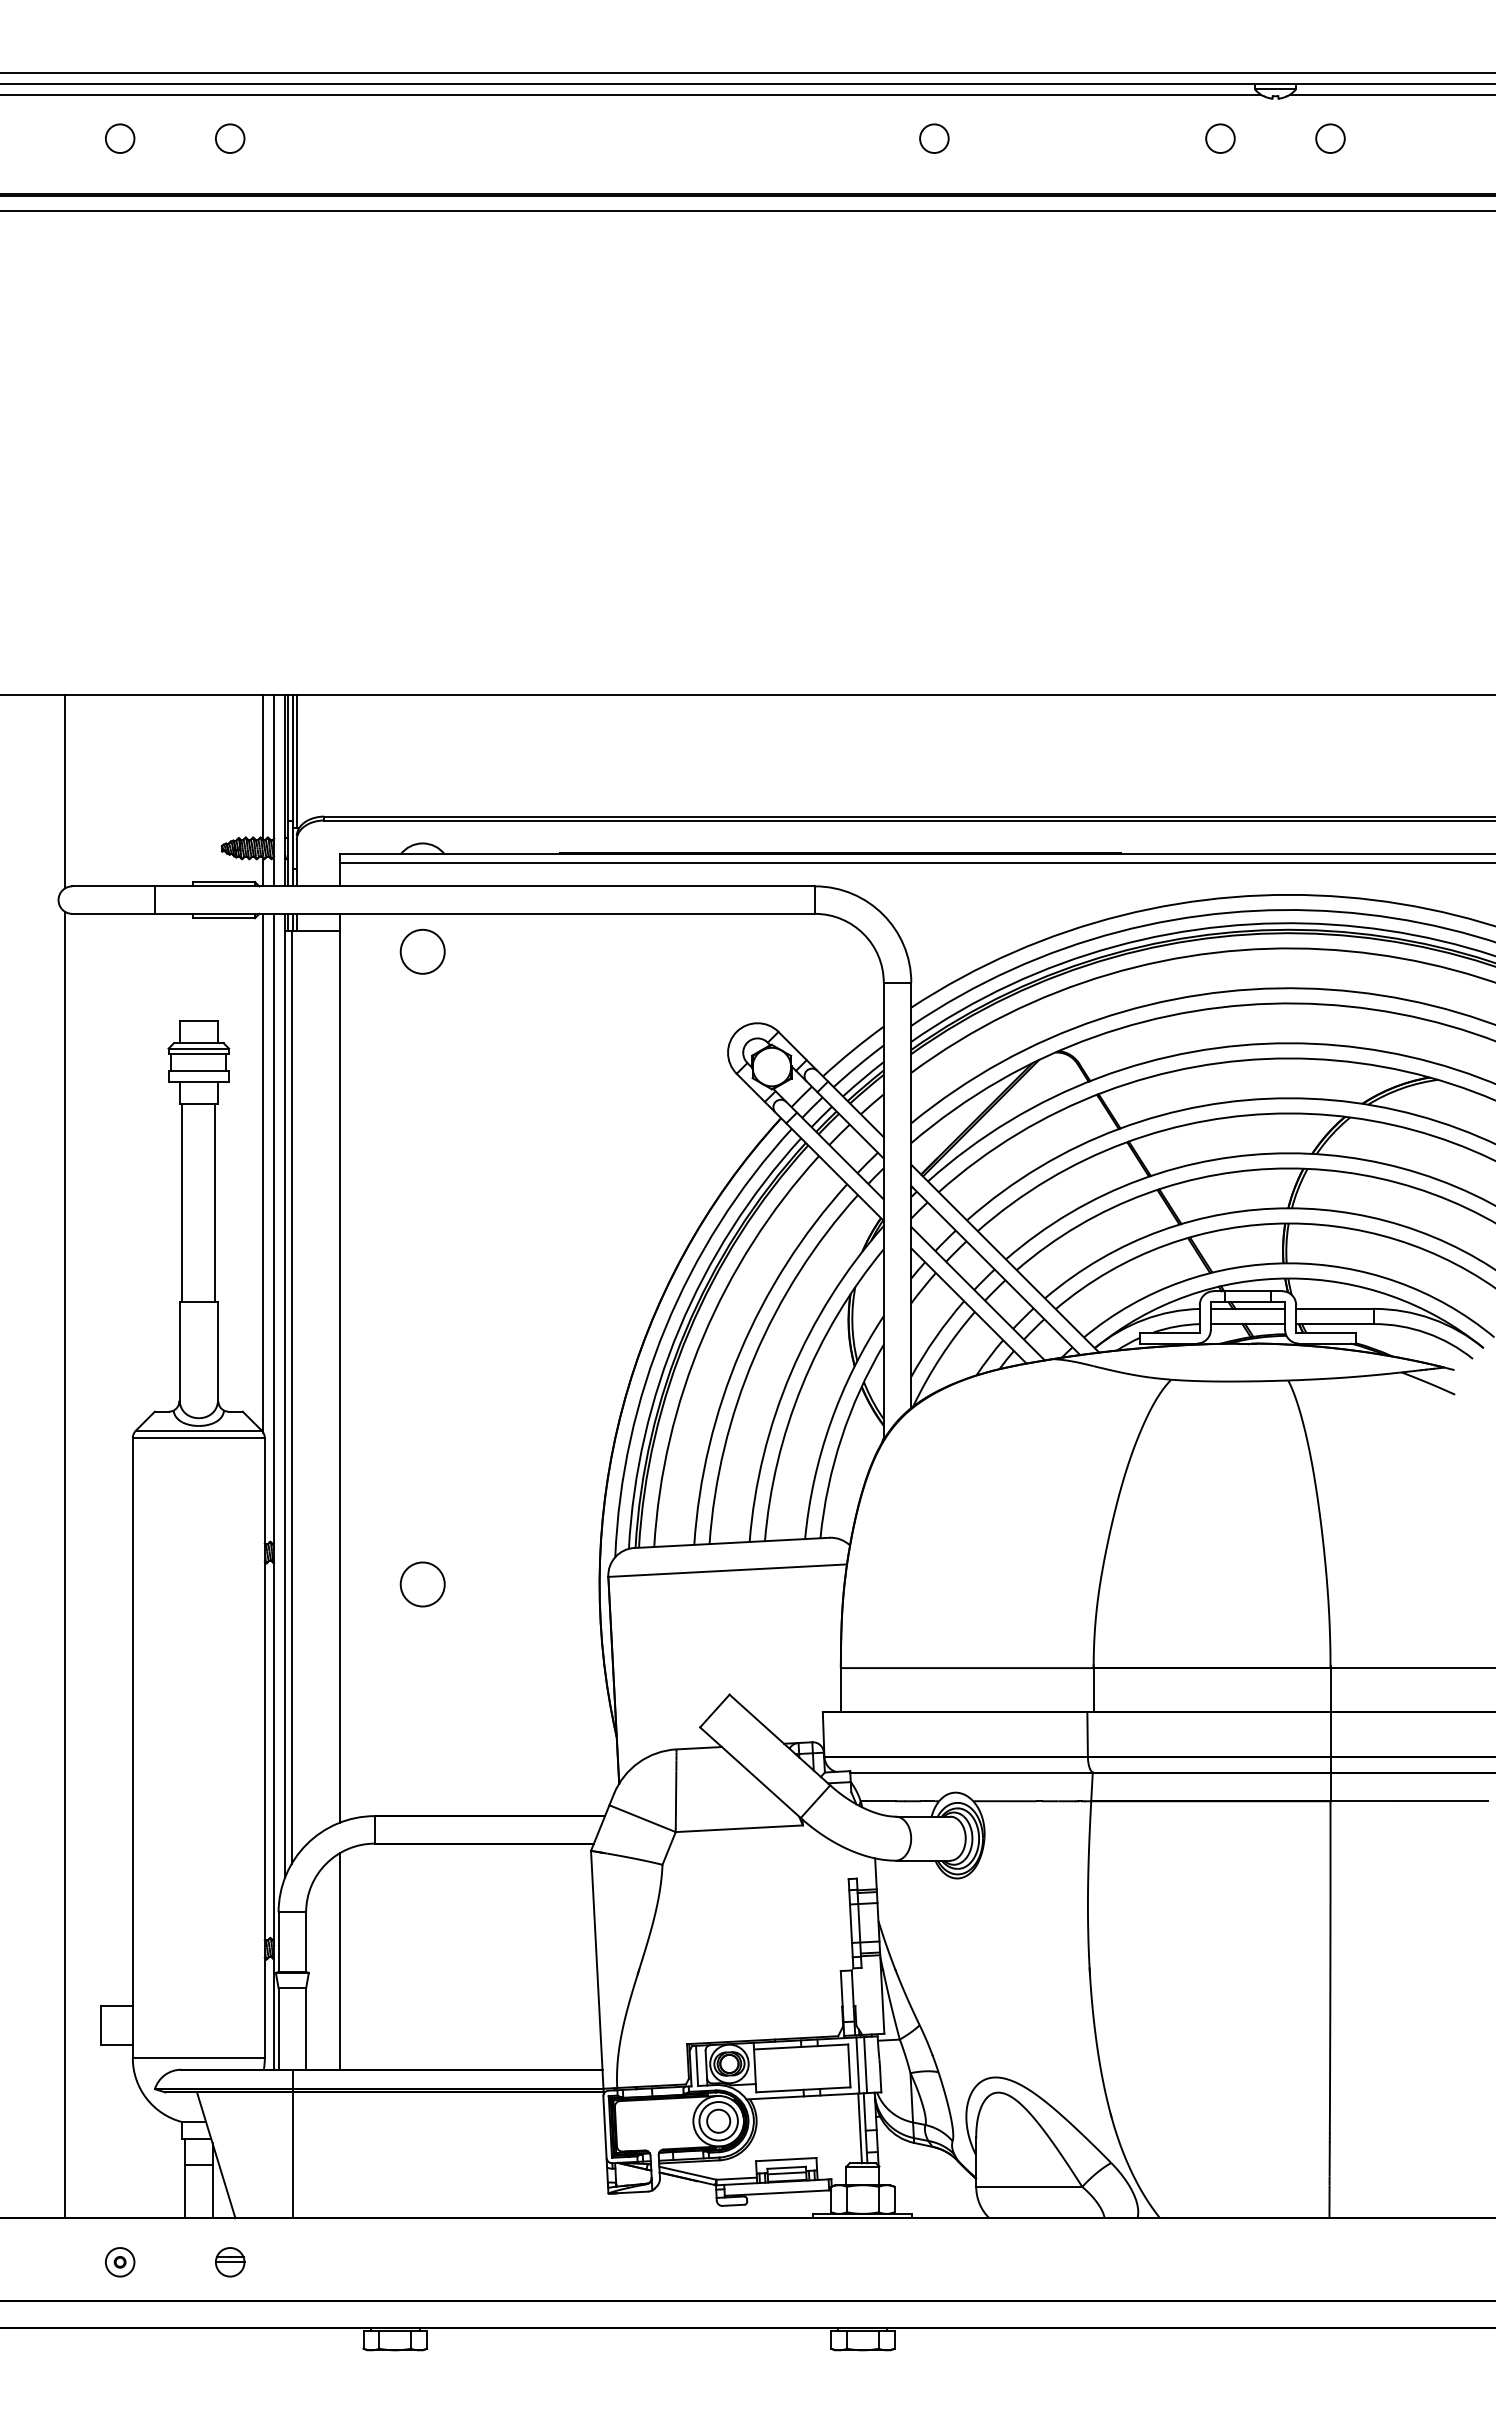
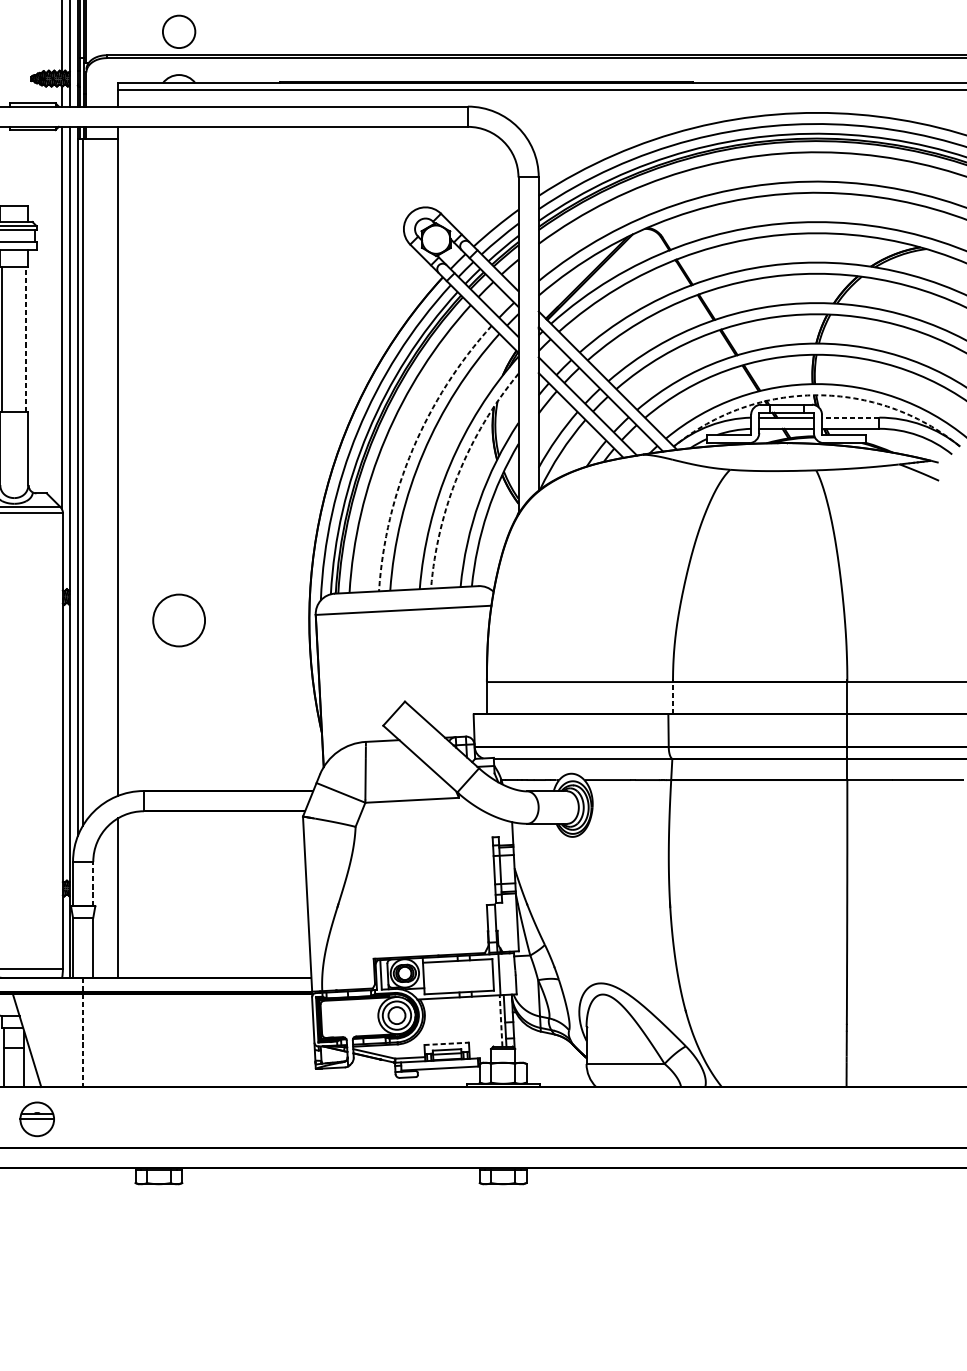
circle: (422, 951) -> (178, 31), moved
line: (215, 1202) -> (26, 339), solid -> dashed
arc: (1289, 1278) -> (817, 395), solid -> dashed
line: (1335, 1308) -> (851, 417), solid -> dashed
arc: (740, 1351) -> (413, 449), solid -> dashed
arc: (802, 1386) -> (458, 474), solid -> dashed
circle: (422, 1584) -> (178, 620), size x1.6
line: (1093, 1689) -> (672, 697), solid -> dashed
line: (306, 1942) -> (93, 884), solid -> dashed
line: (865, 2065) -> (505, 974), removed
line: (860, 2128) -> (501, 1020), solid -> dashed
line: (292, 2144) -> (83, 1032), solid -> dashed
line: (786, 2159) -> (446, 1043), solid -> dashed
part: (230, 2262) -> (37, 1119), size x1.6

